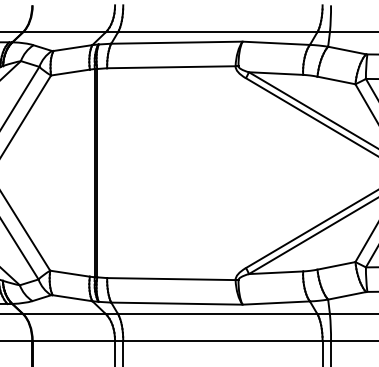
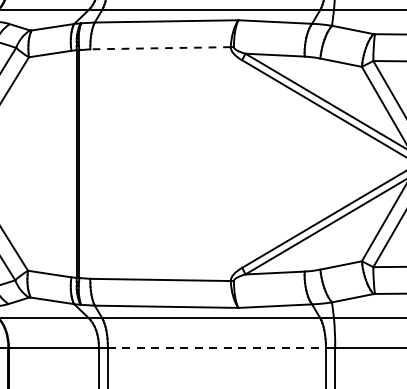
line: (170, 67) -> (159, 48), solid -> dashed
line: (222, 340) -> (216, 347), solid -> dashed

